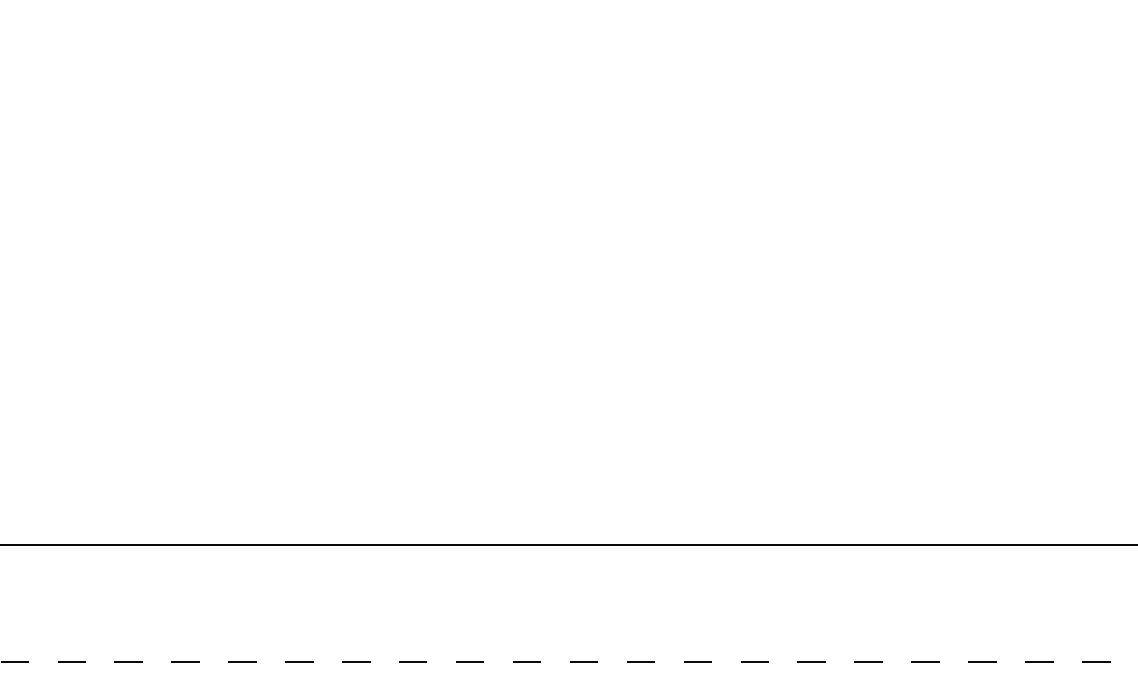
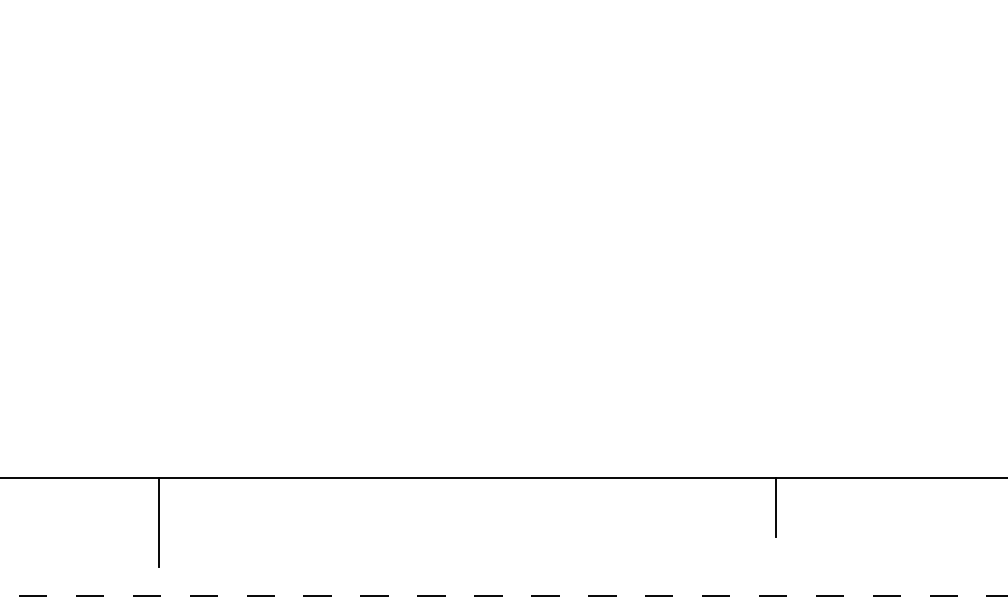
line: (928, 573) -> (776, 506), added
line: (311, 588) -> (159, 521), added

